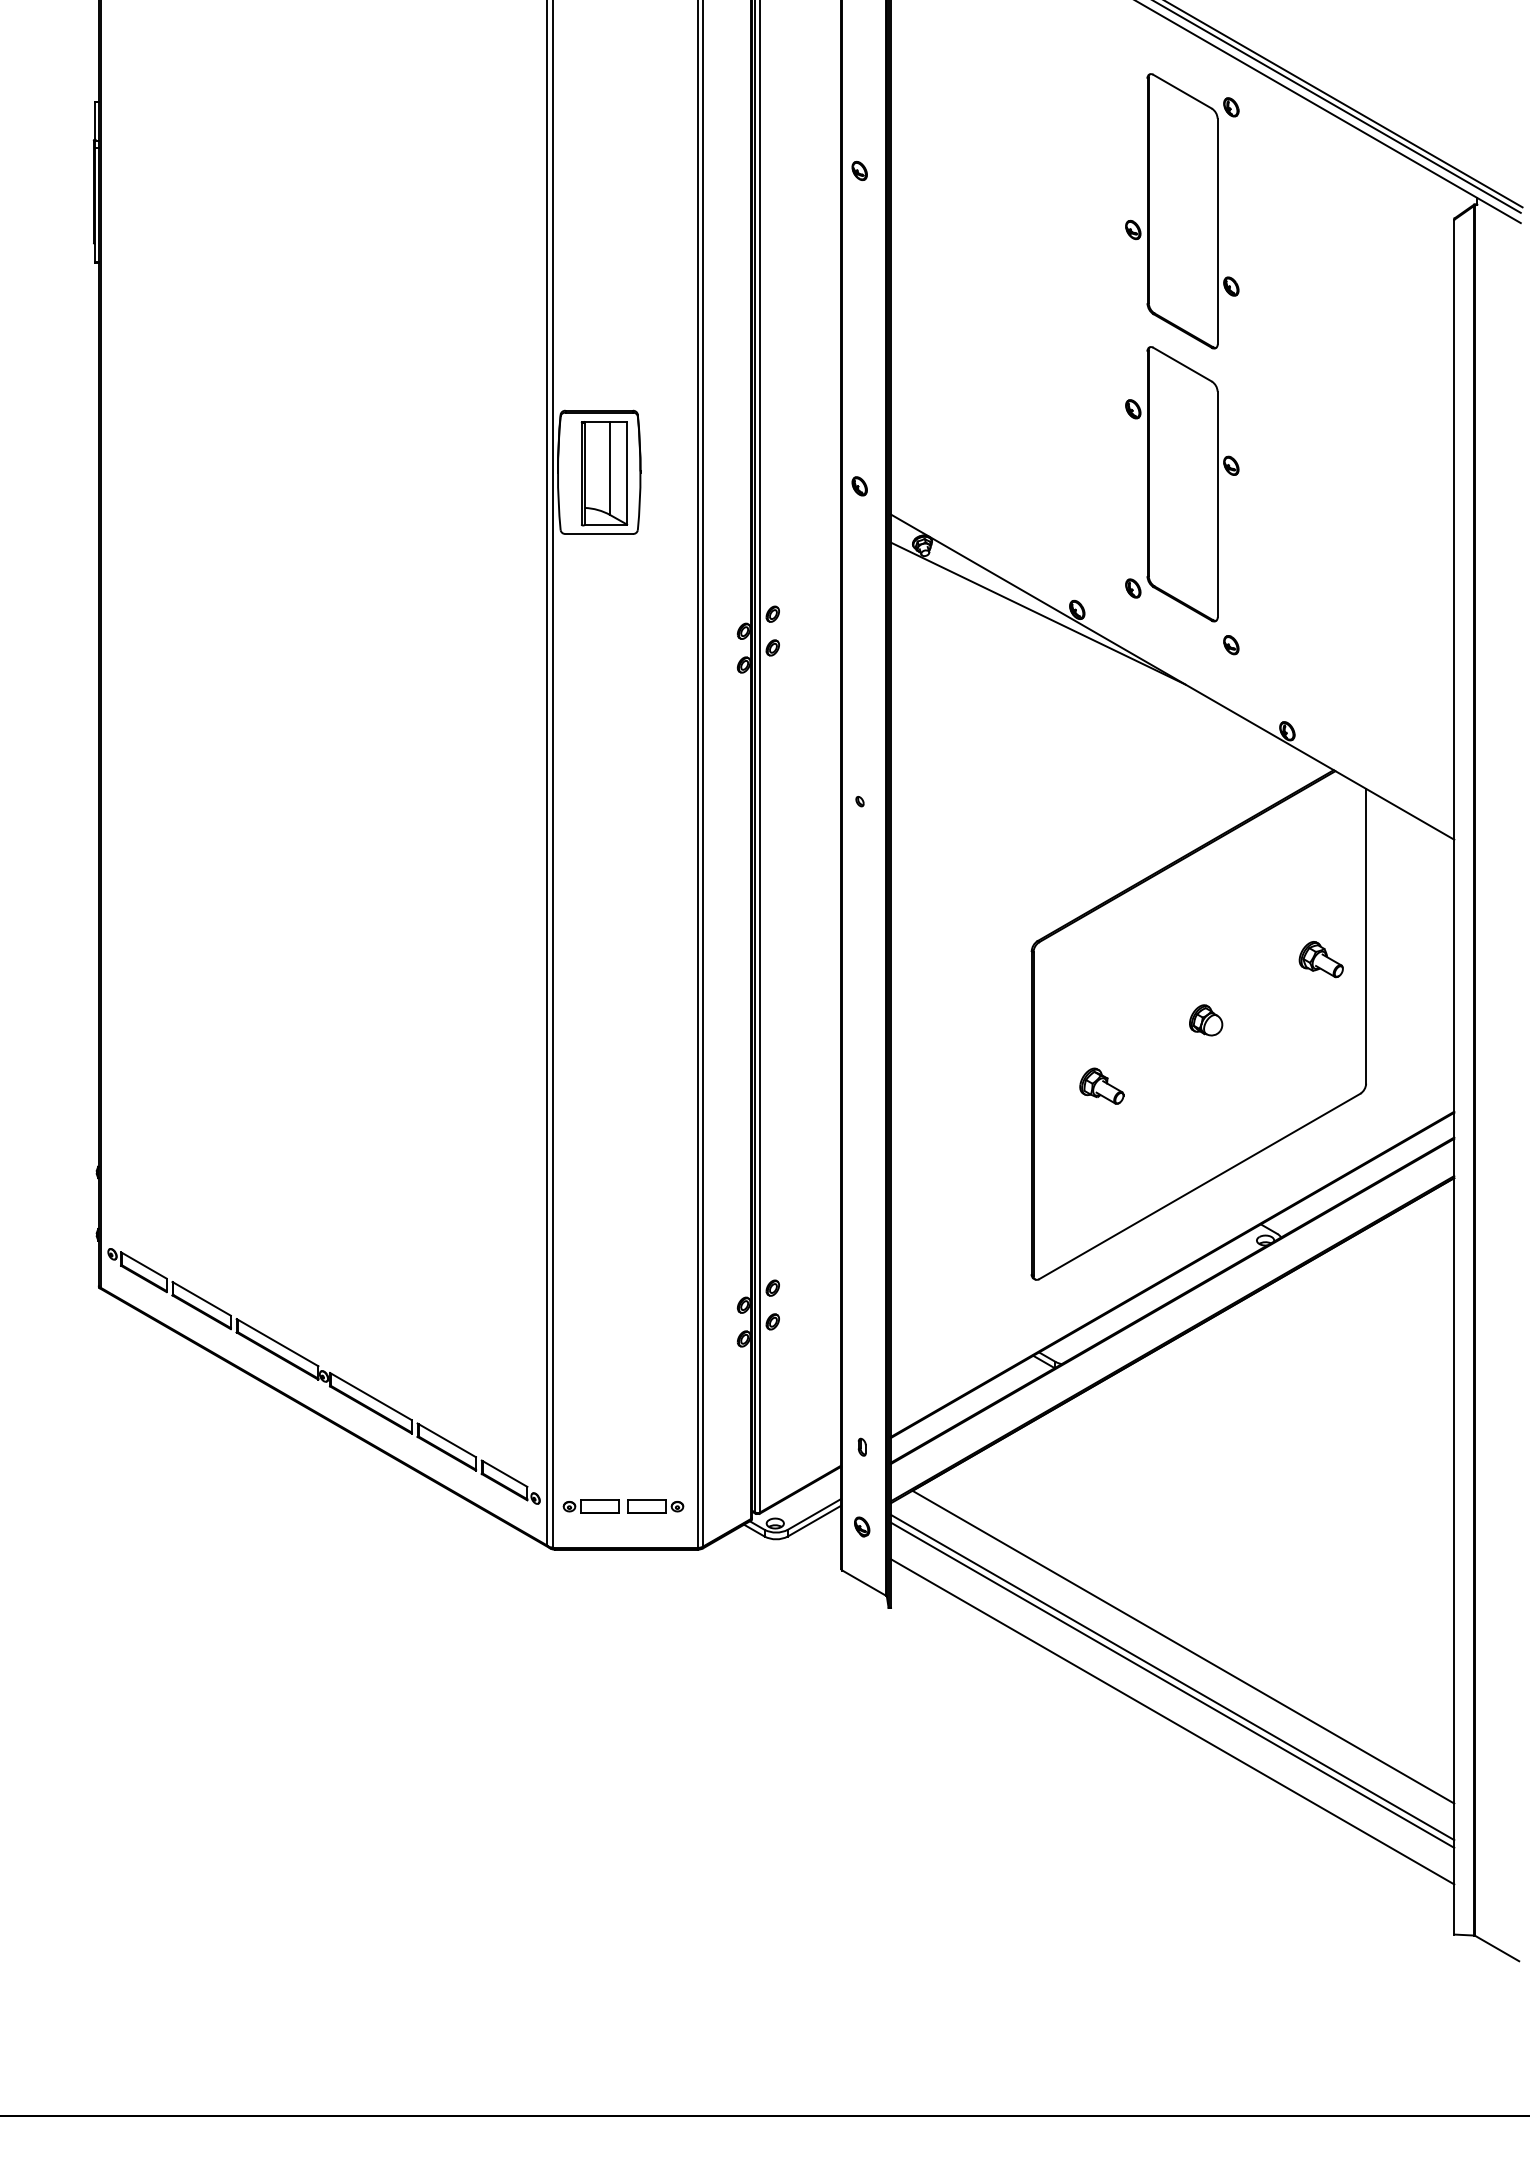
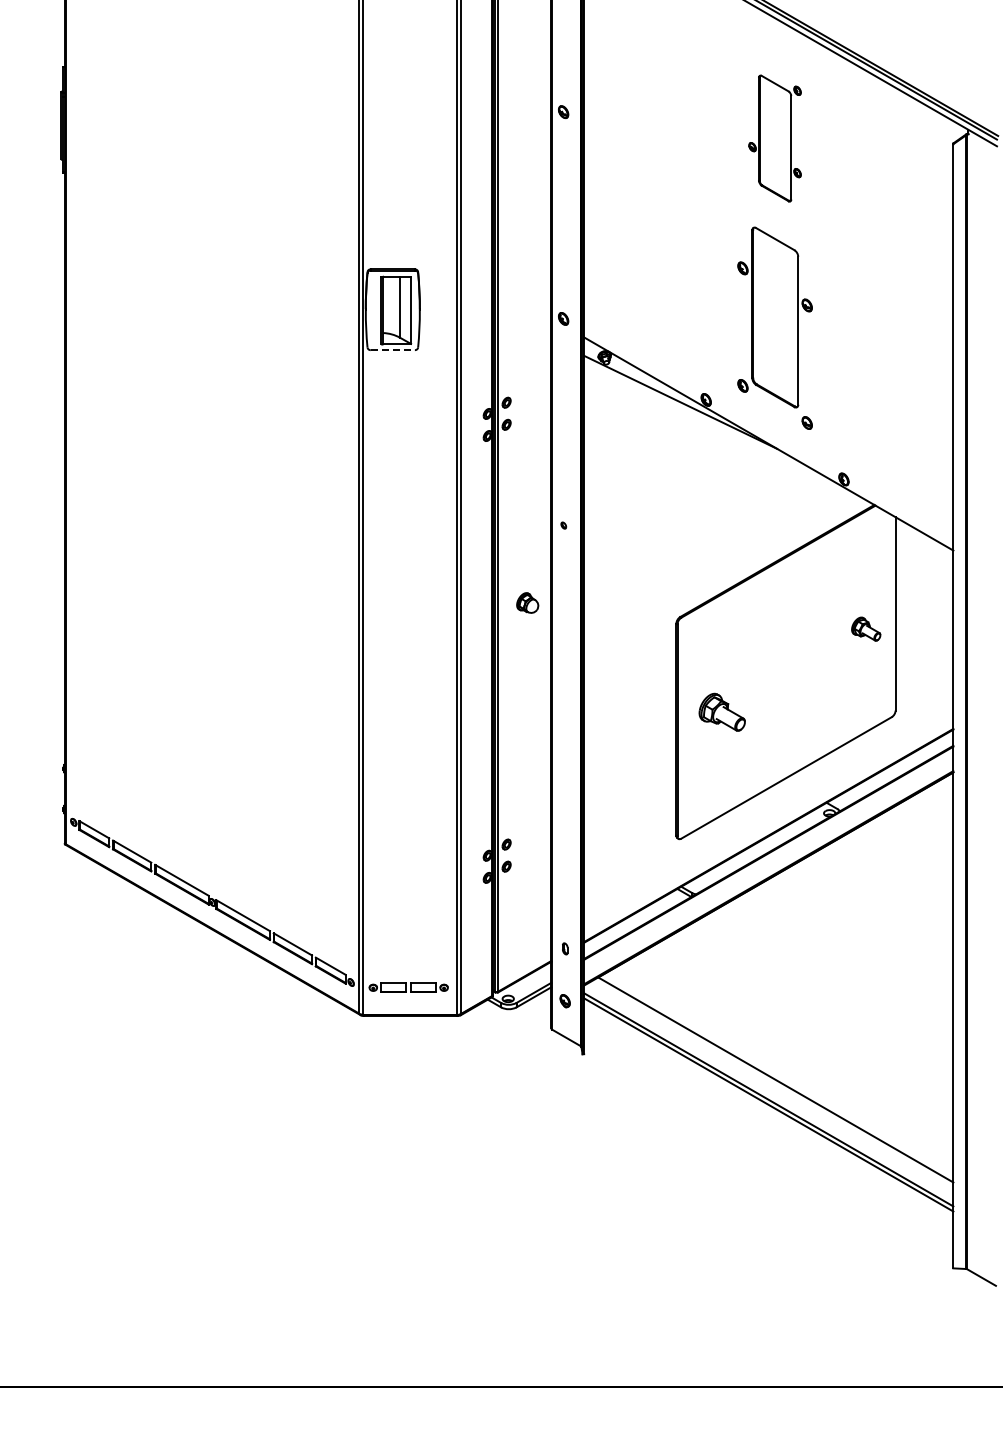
part: (1181, 211) -> (774, 138), size x0.7
line: (600, 534) -> (393, 350), solid -> dashed
part: (1205, 1019) -> (527, 602), moved
part: (1102, 1085) -> (722, 711), size x1.6
line: (1172, 1721) -> (768, 1128), removed

